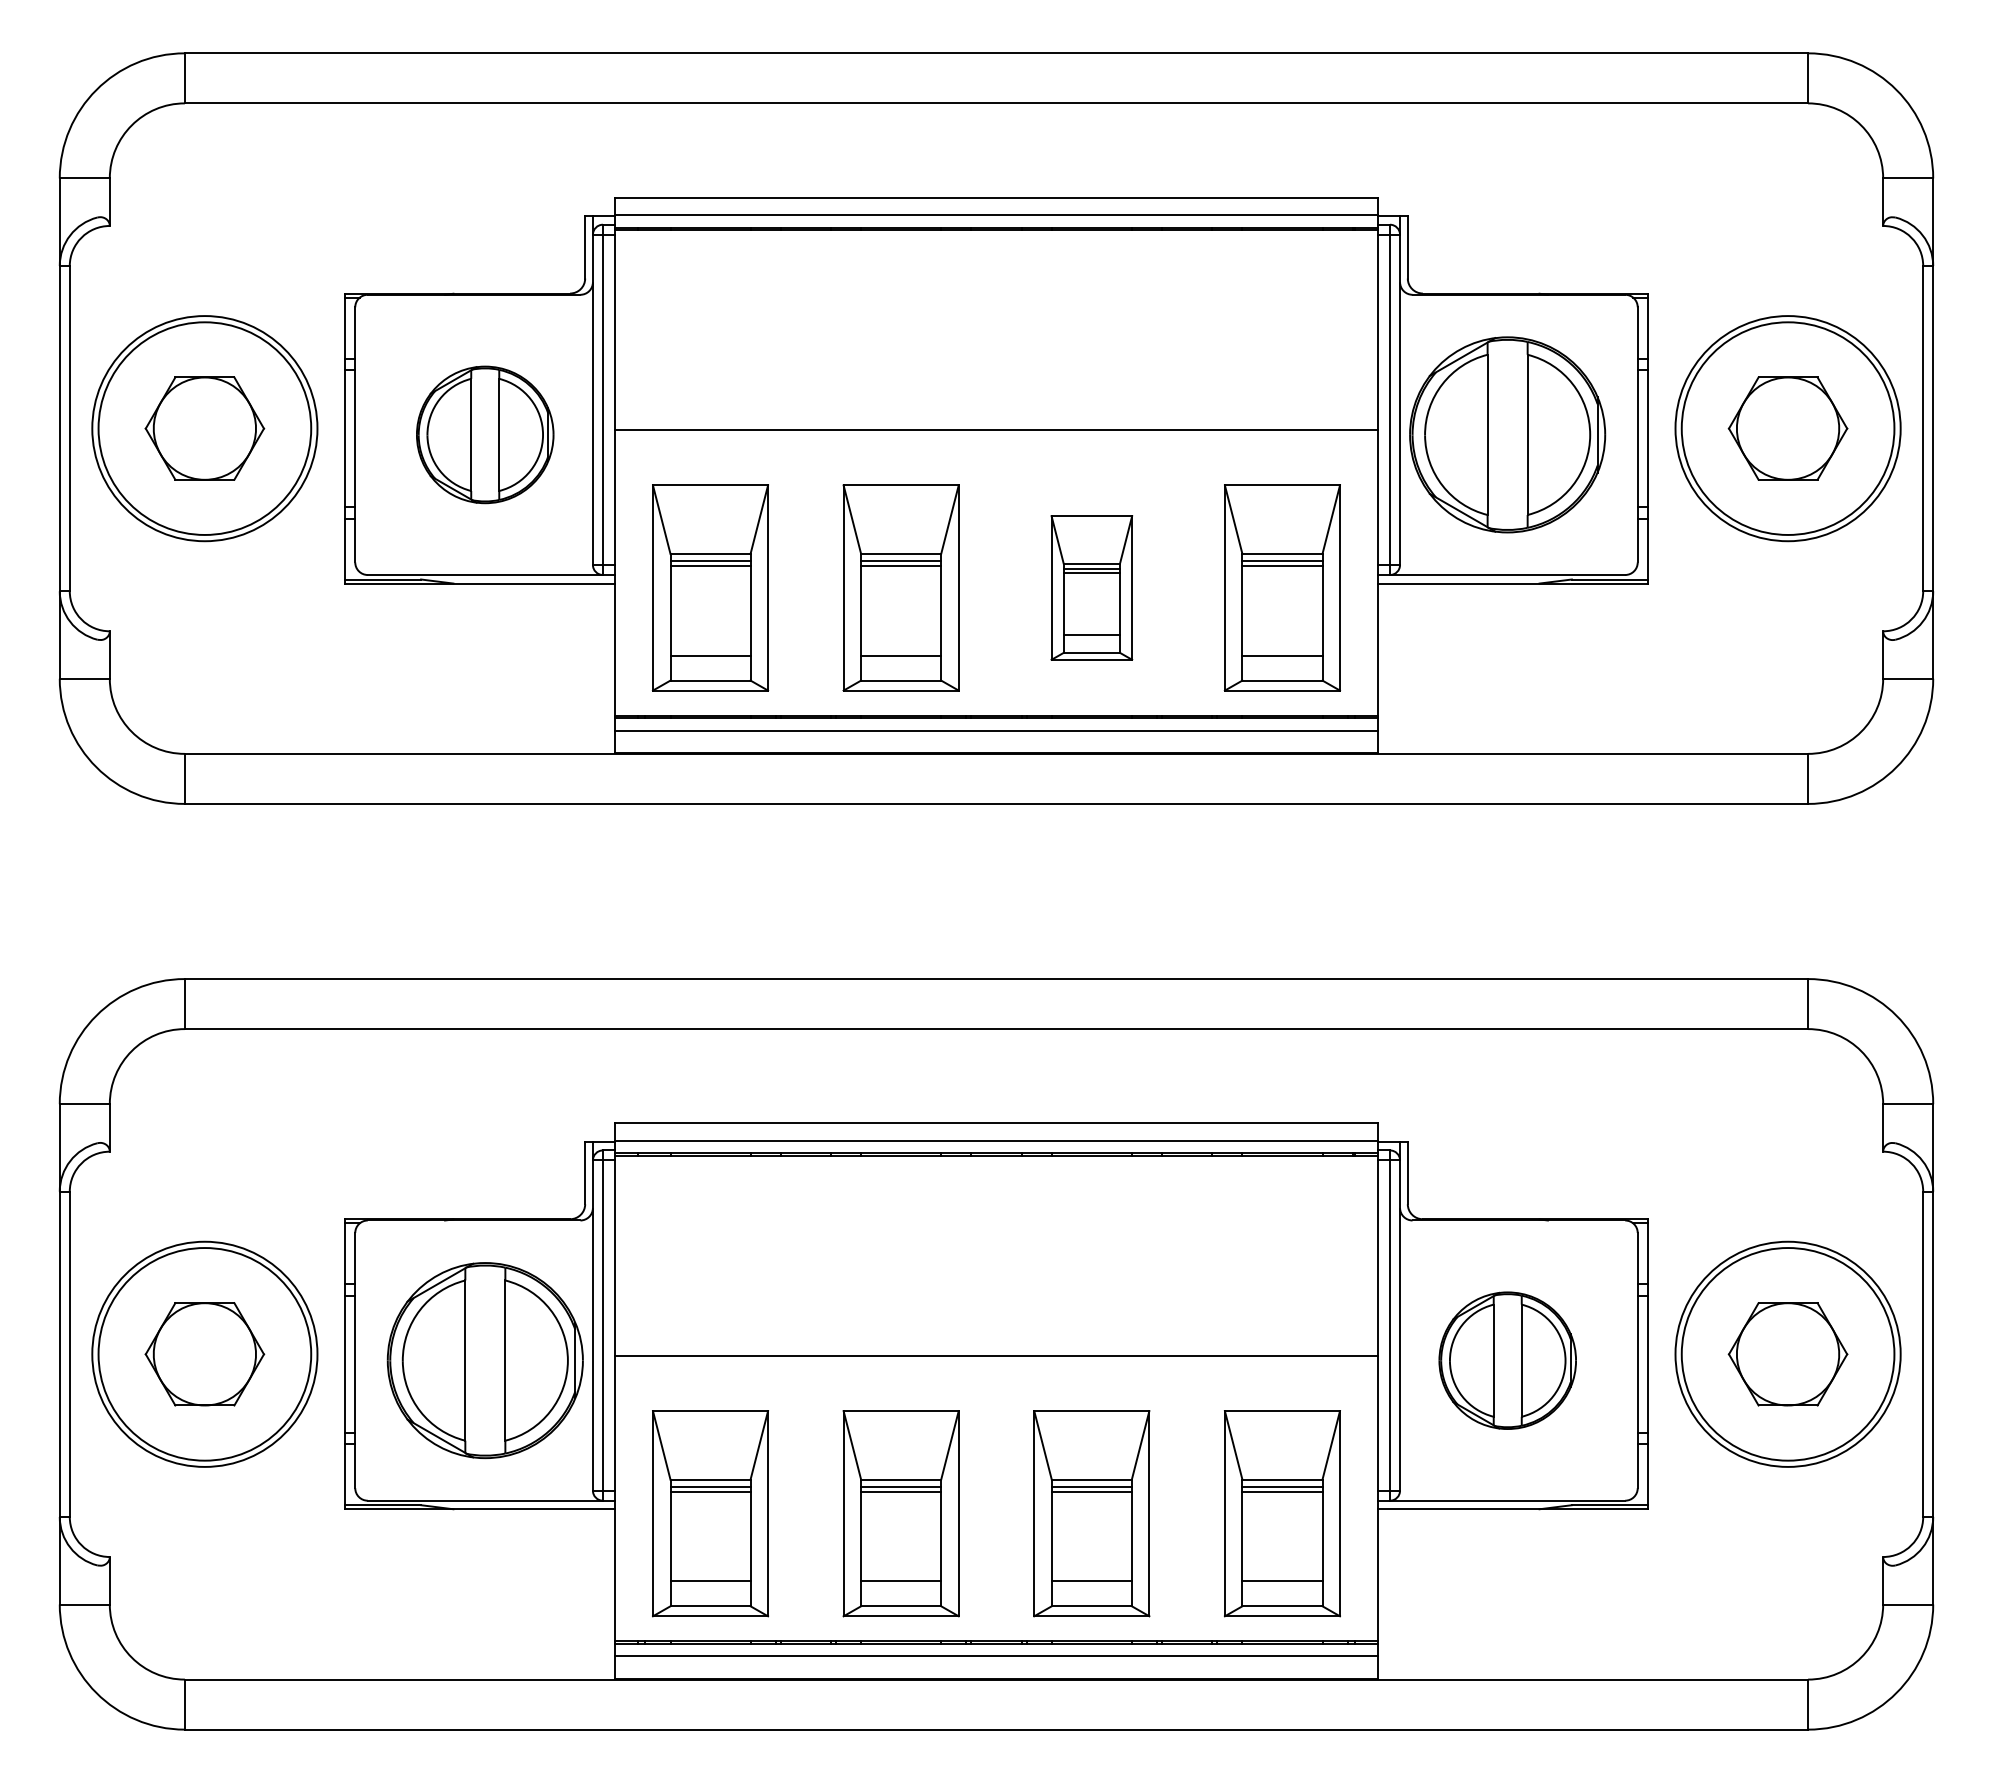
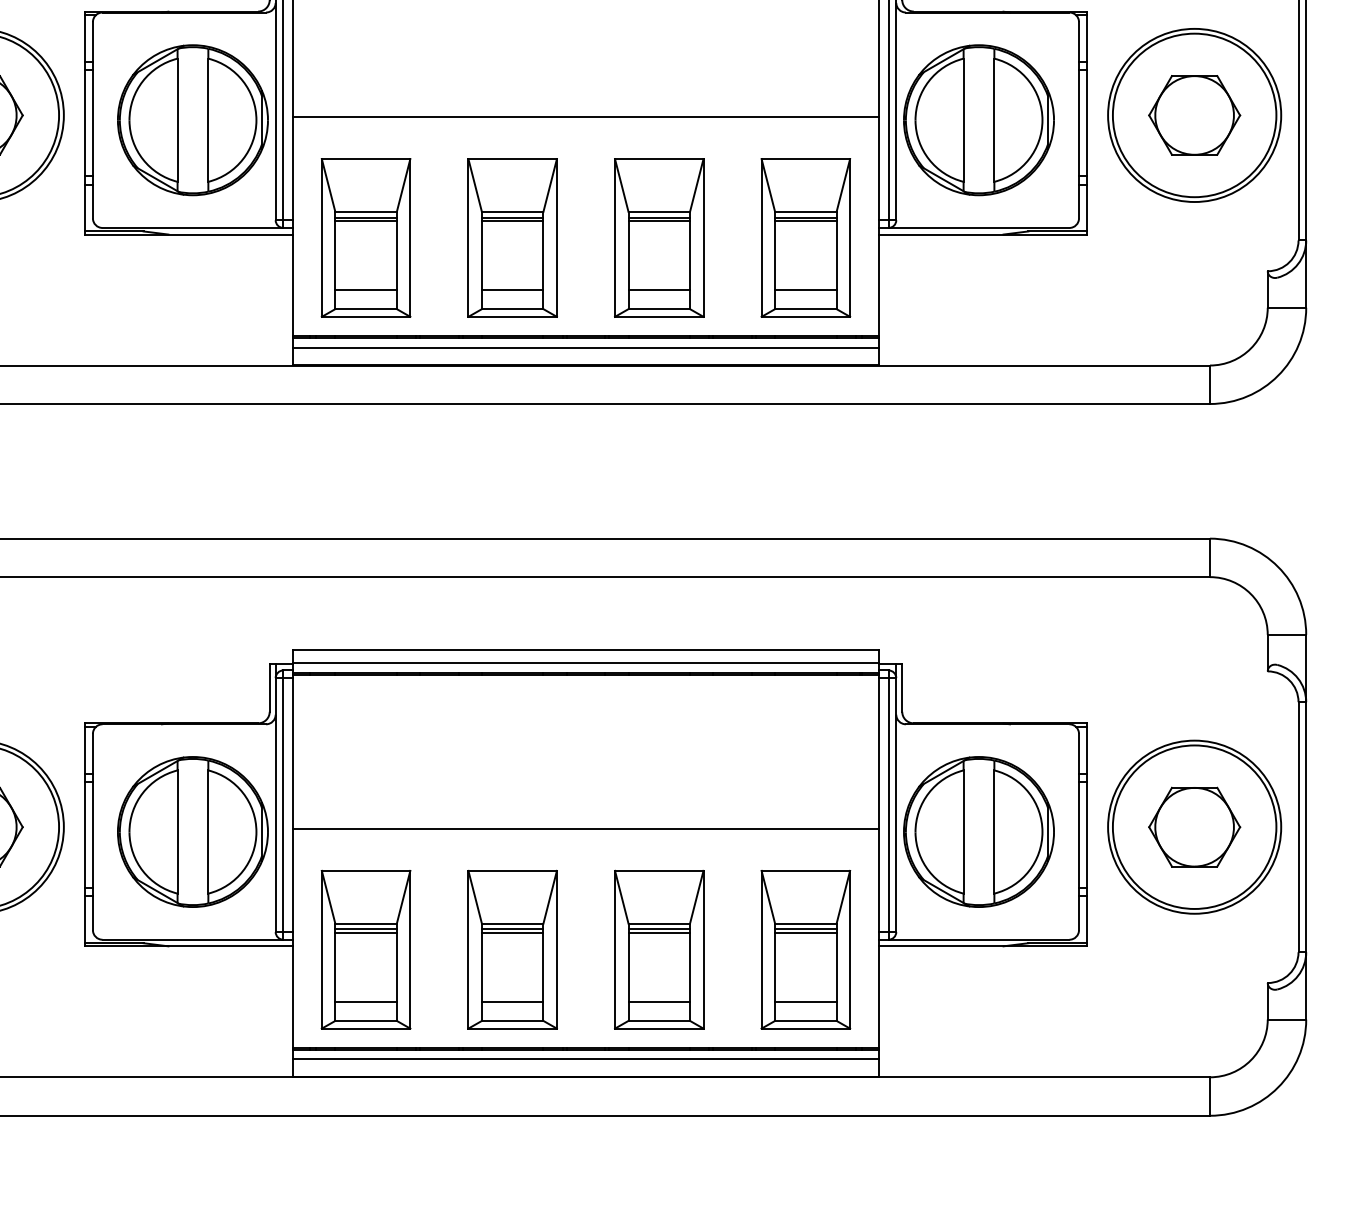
part: (484, 434) -> (192, 119), size x1.43
part: (1091, 587) -> (659, 237), size x1.43
part: (1507, 1360) -> (978, 831), size x1.43

